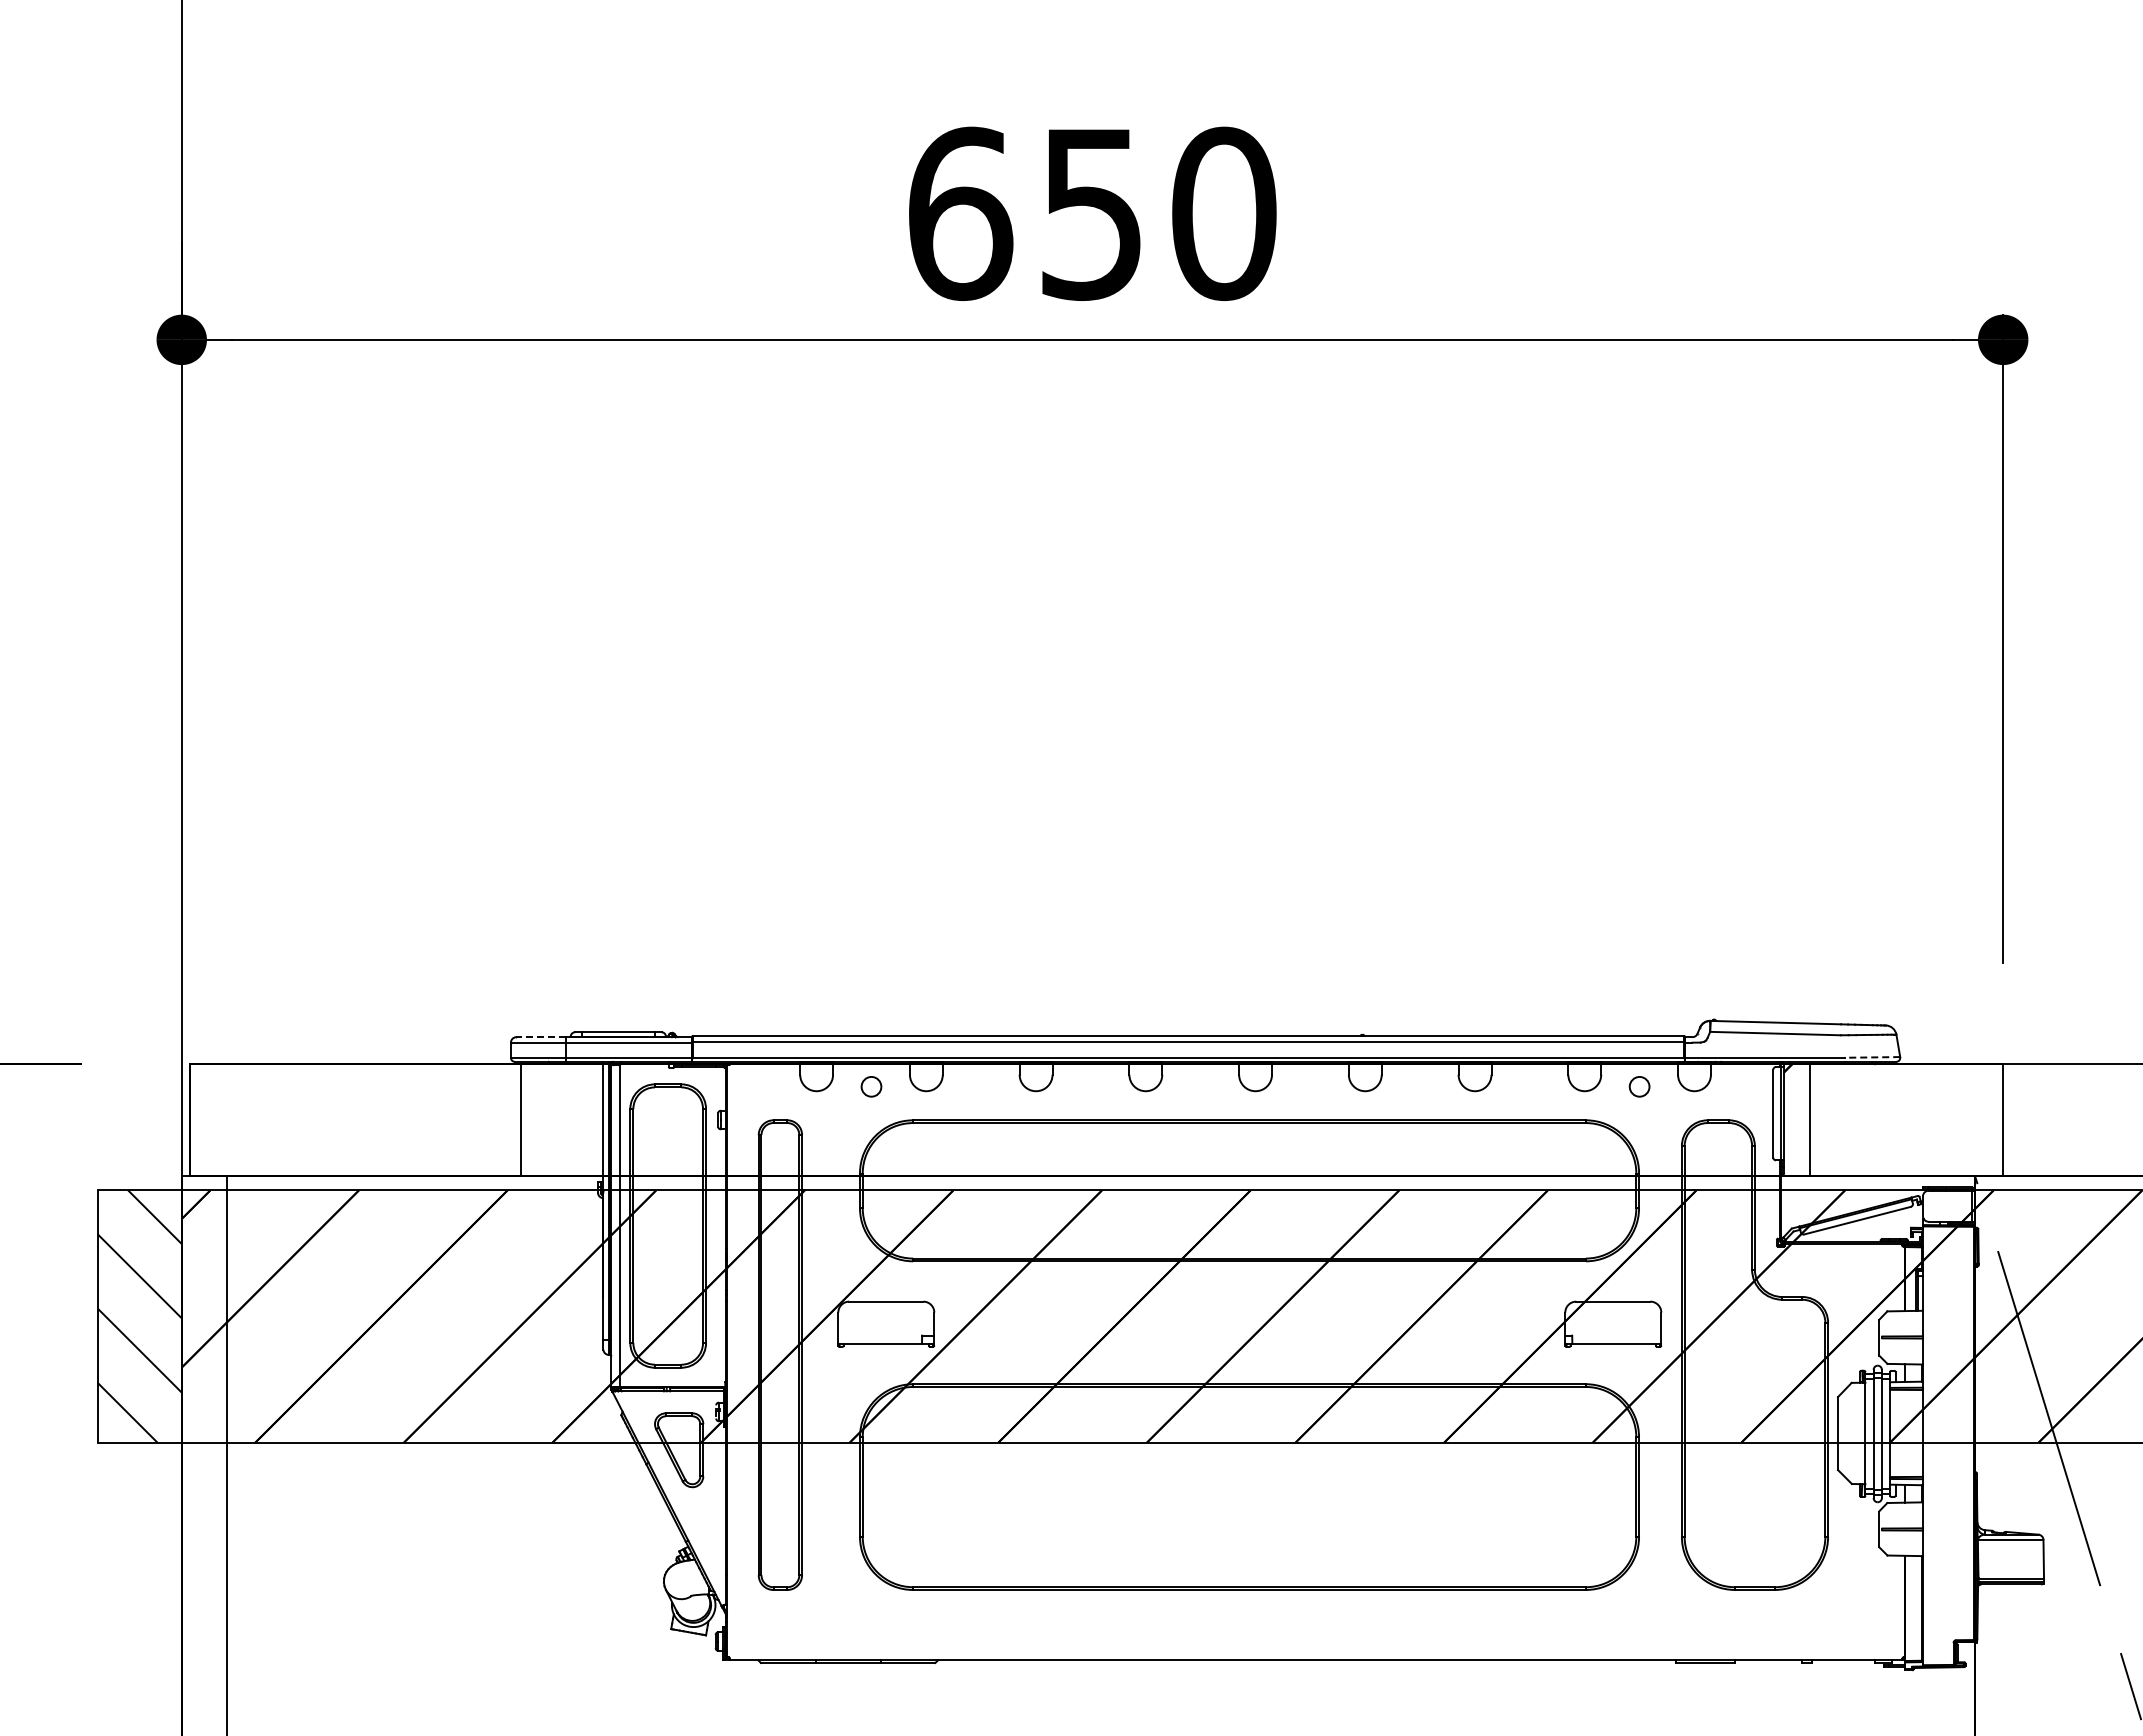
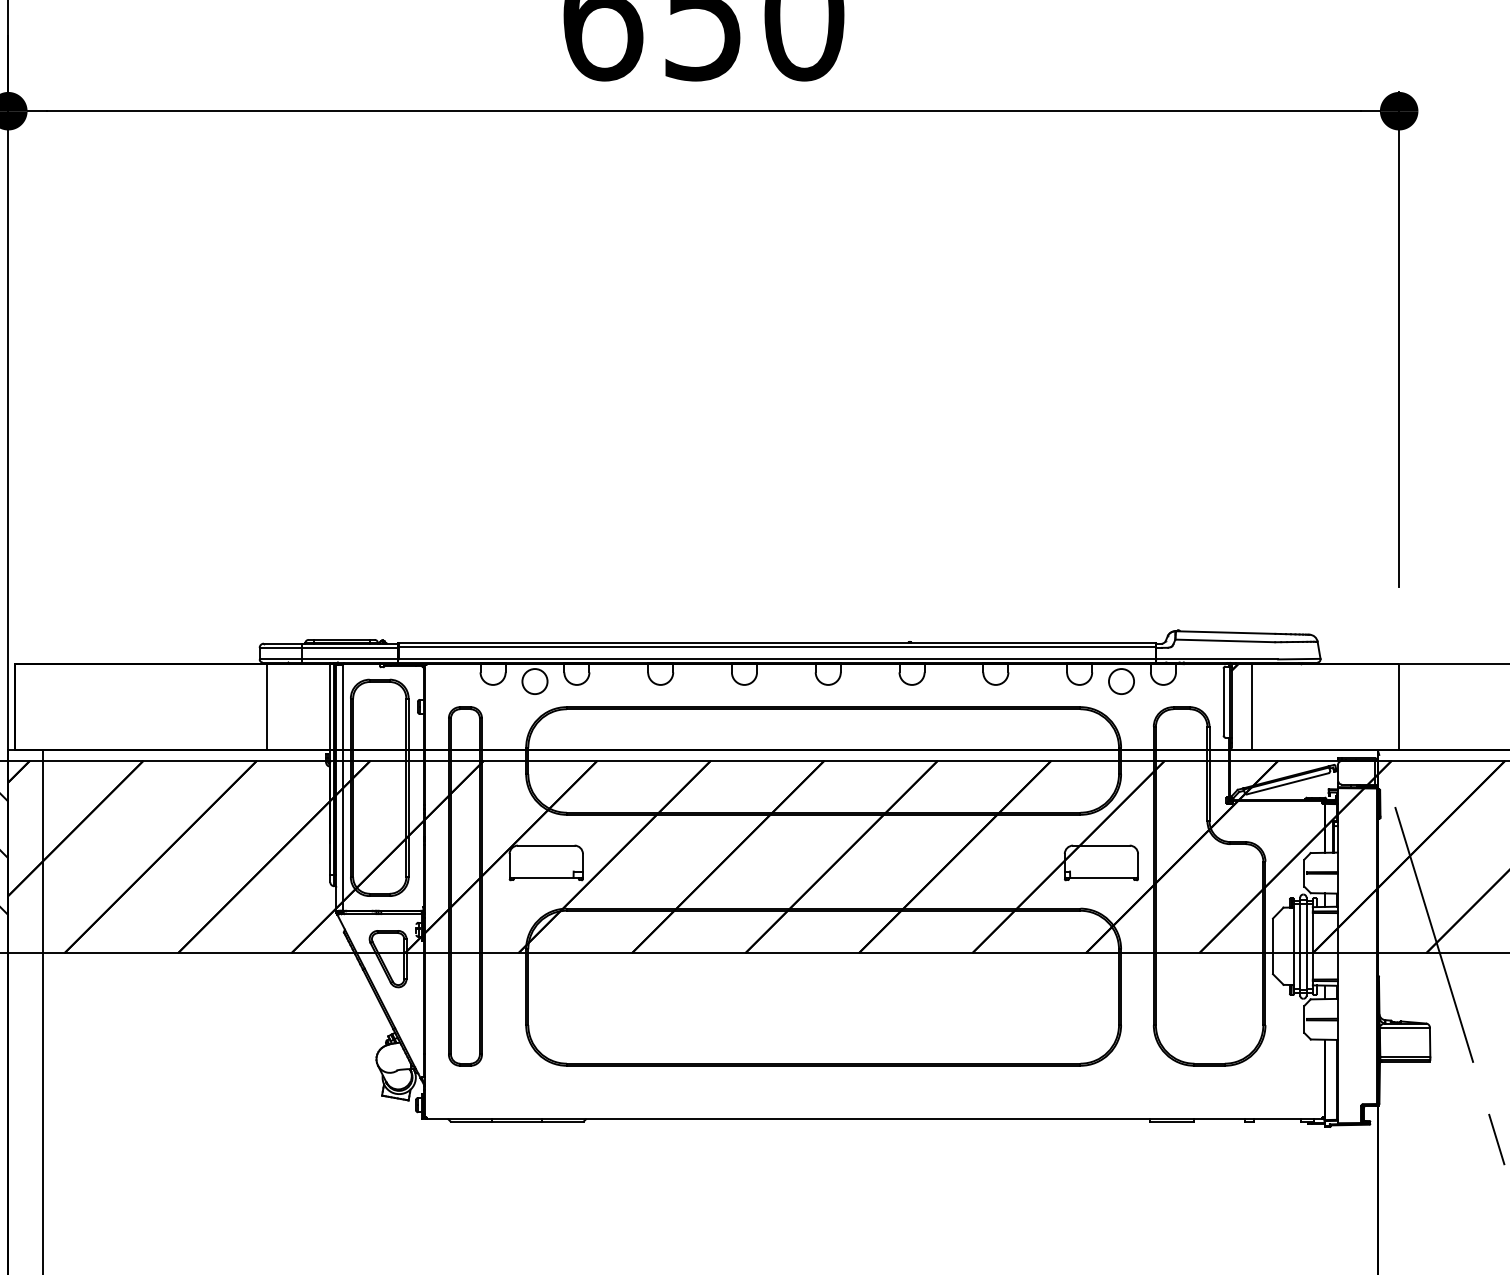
line: (541, 1037) -> (283, 643), dashed -> solid
line: (1872, 1057) -> (1299, 659), dashed -> solid
circle: (871, 1086) -> (534, 681), size x1.67
circle: (1639, 1086) -> (1121, 681), size x1.67

